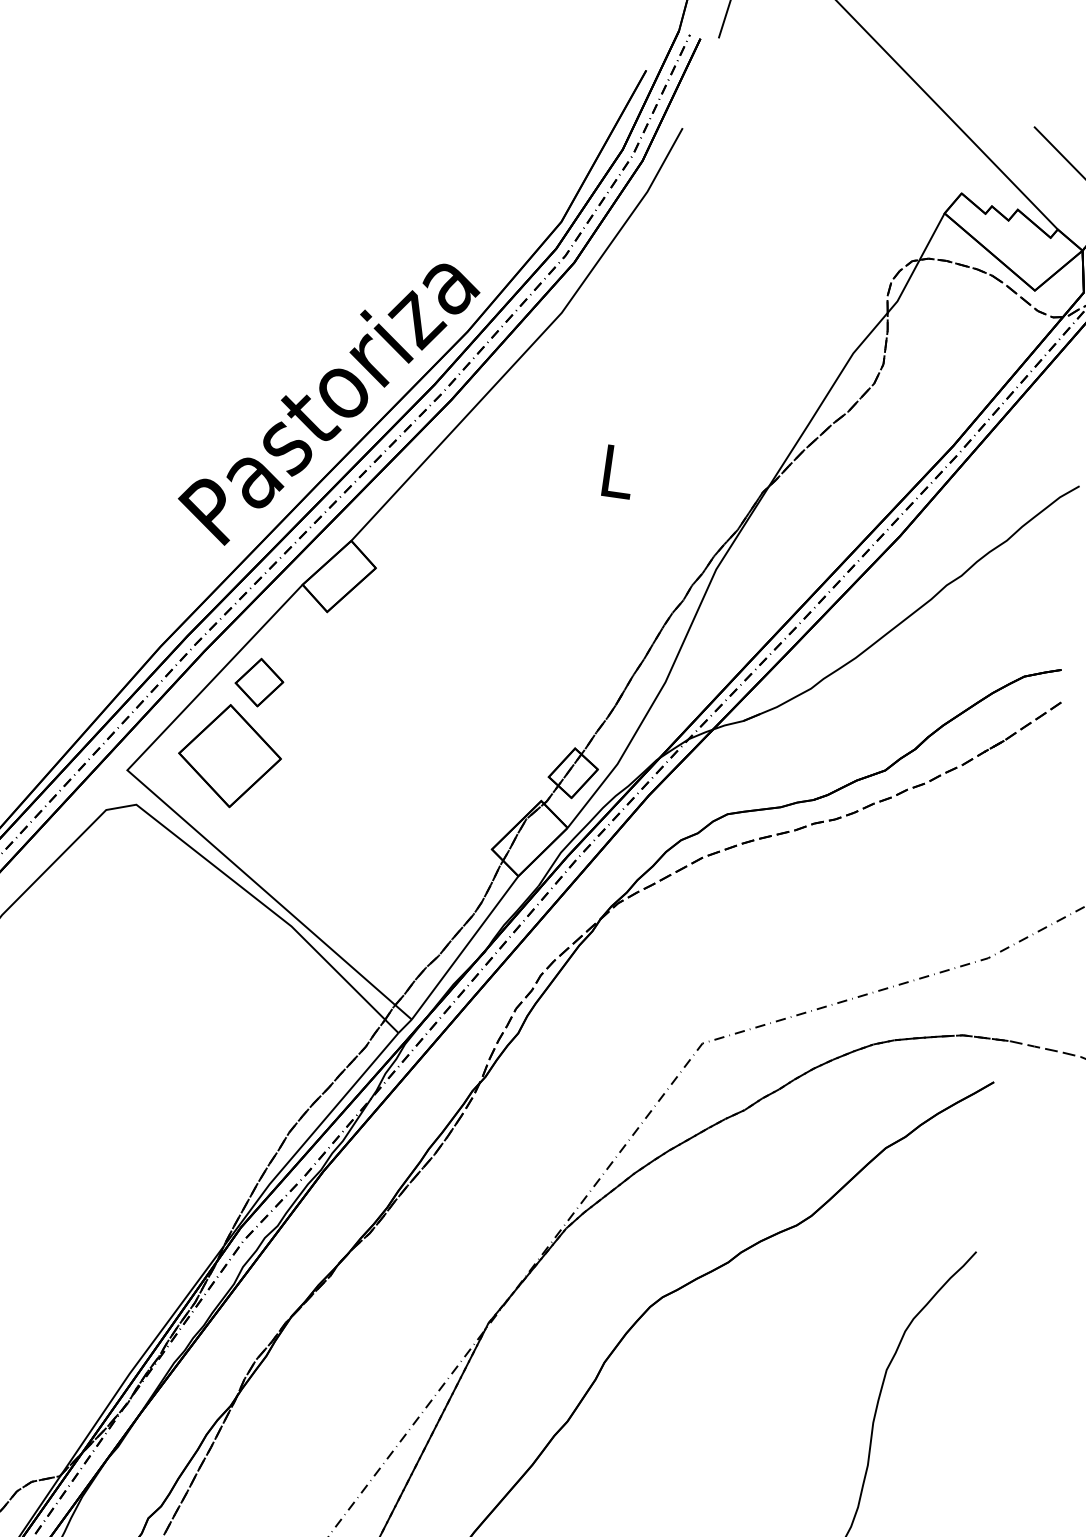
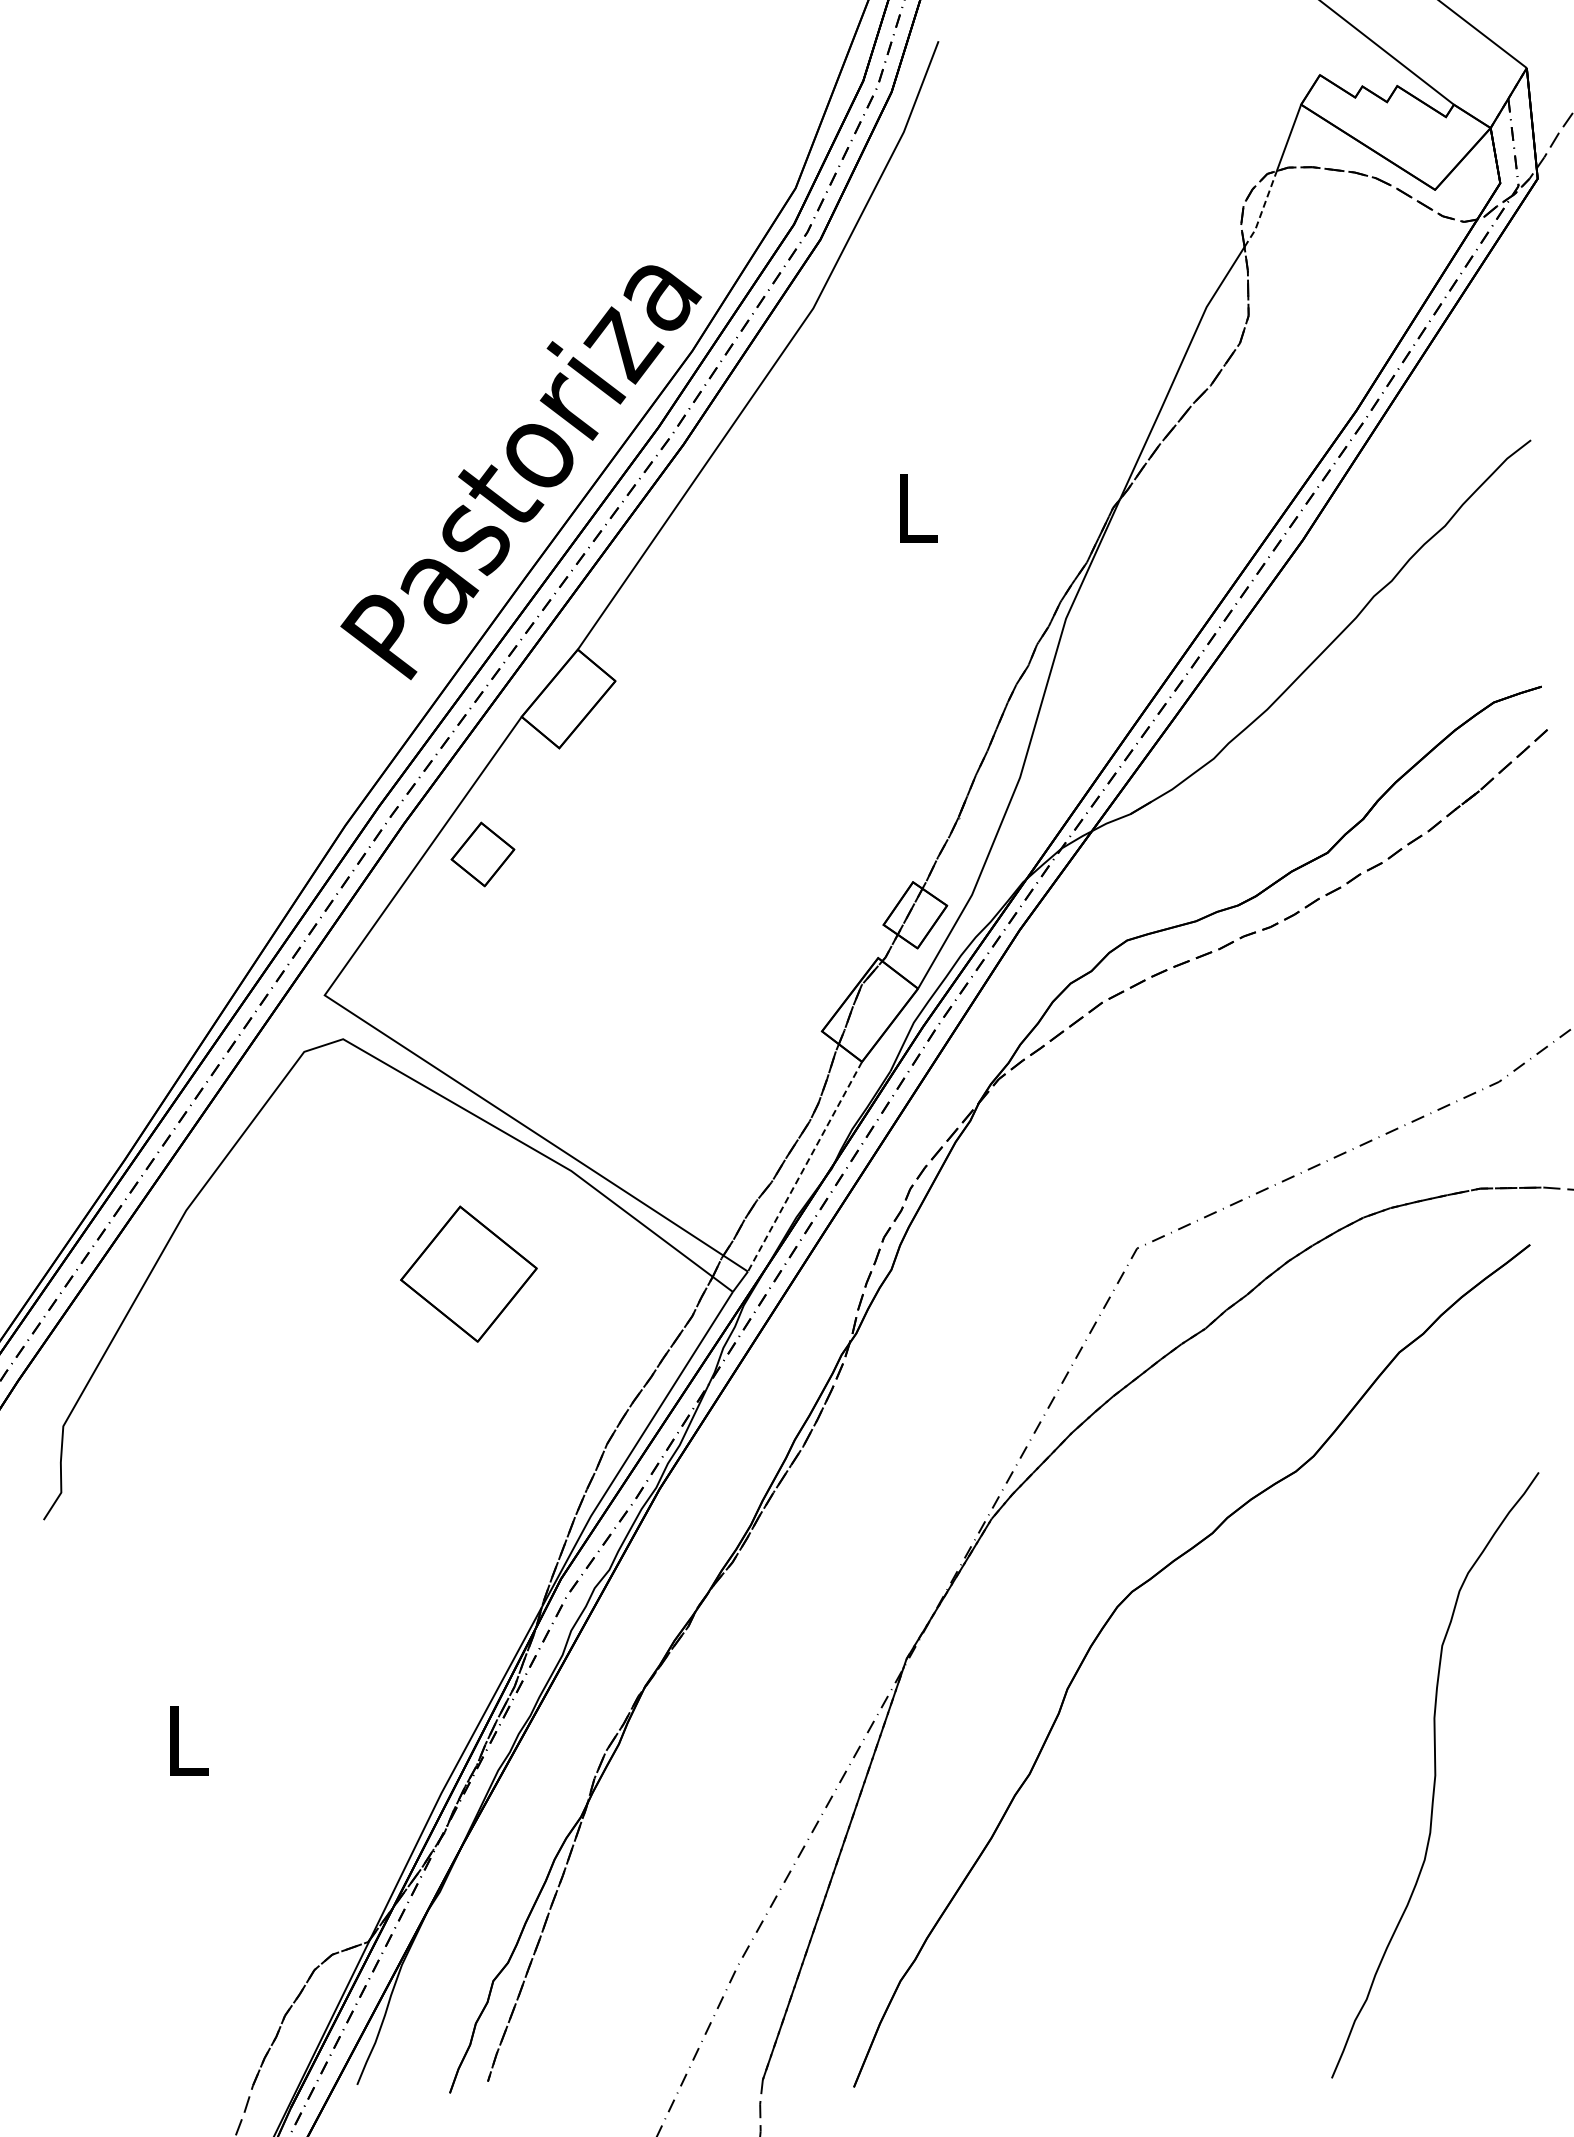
line: (904, 287) -> (1262, 210), solid -> dashed
part: (229, 755) -> (468, 1273), moved
line: (464, 948) -> (804, 1167), solid -> dashed

